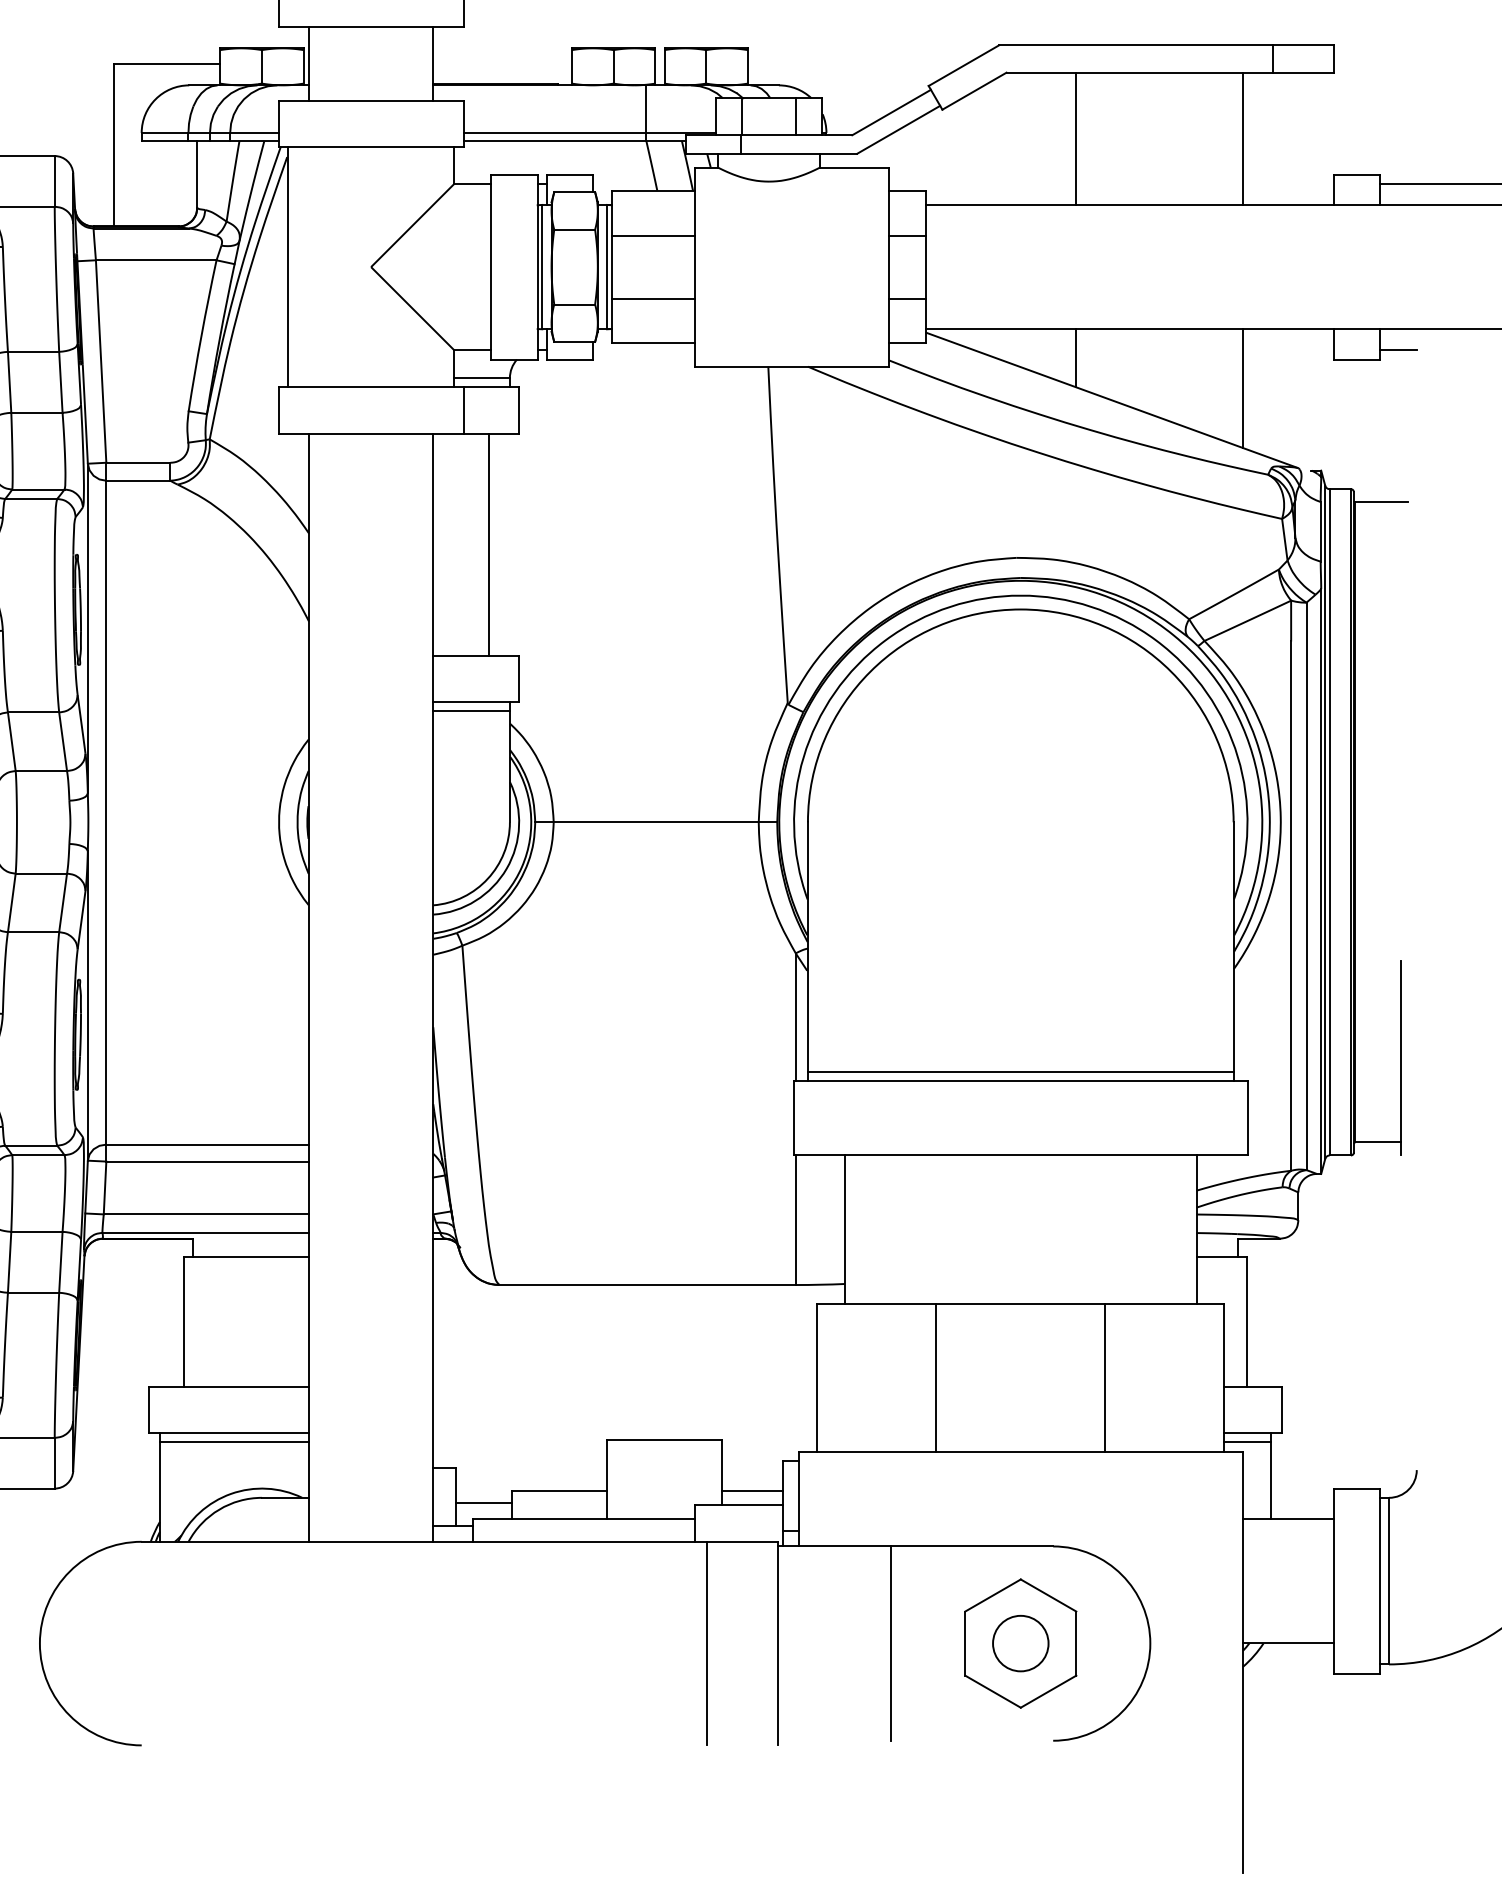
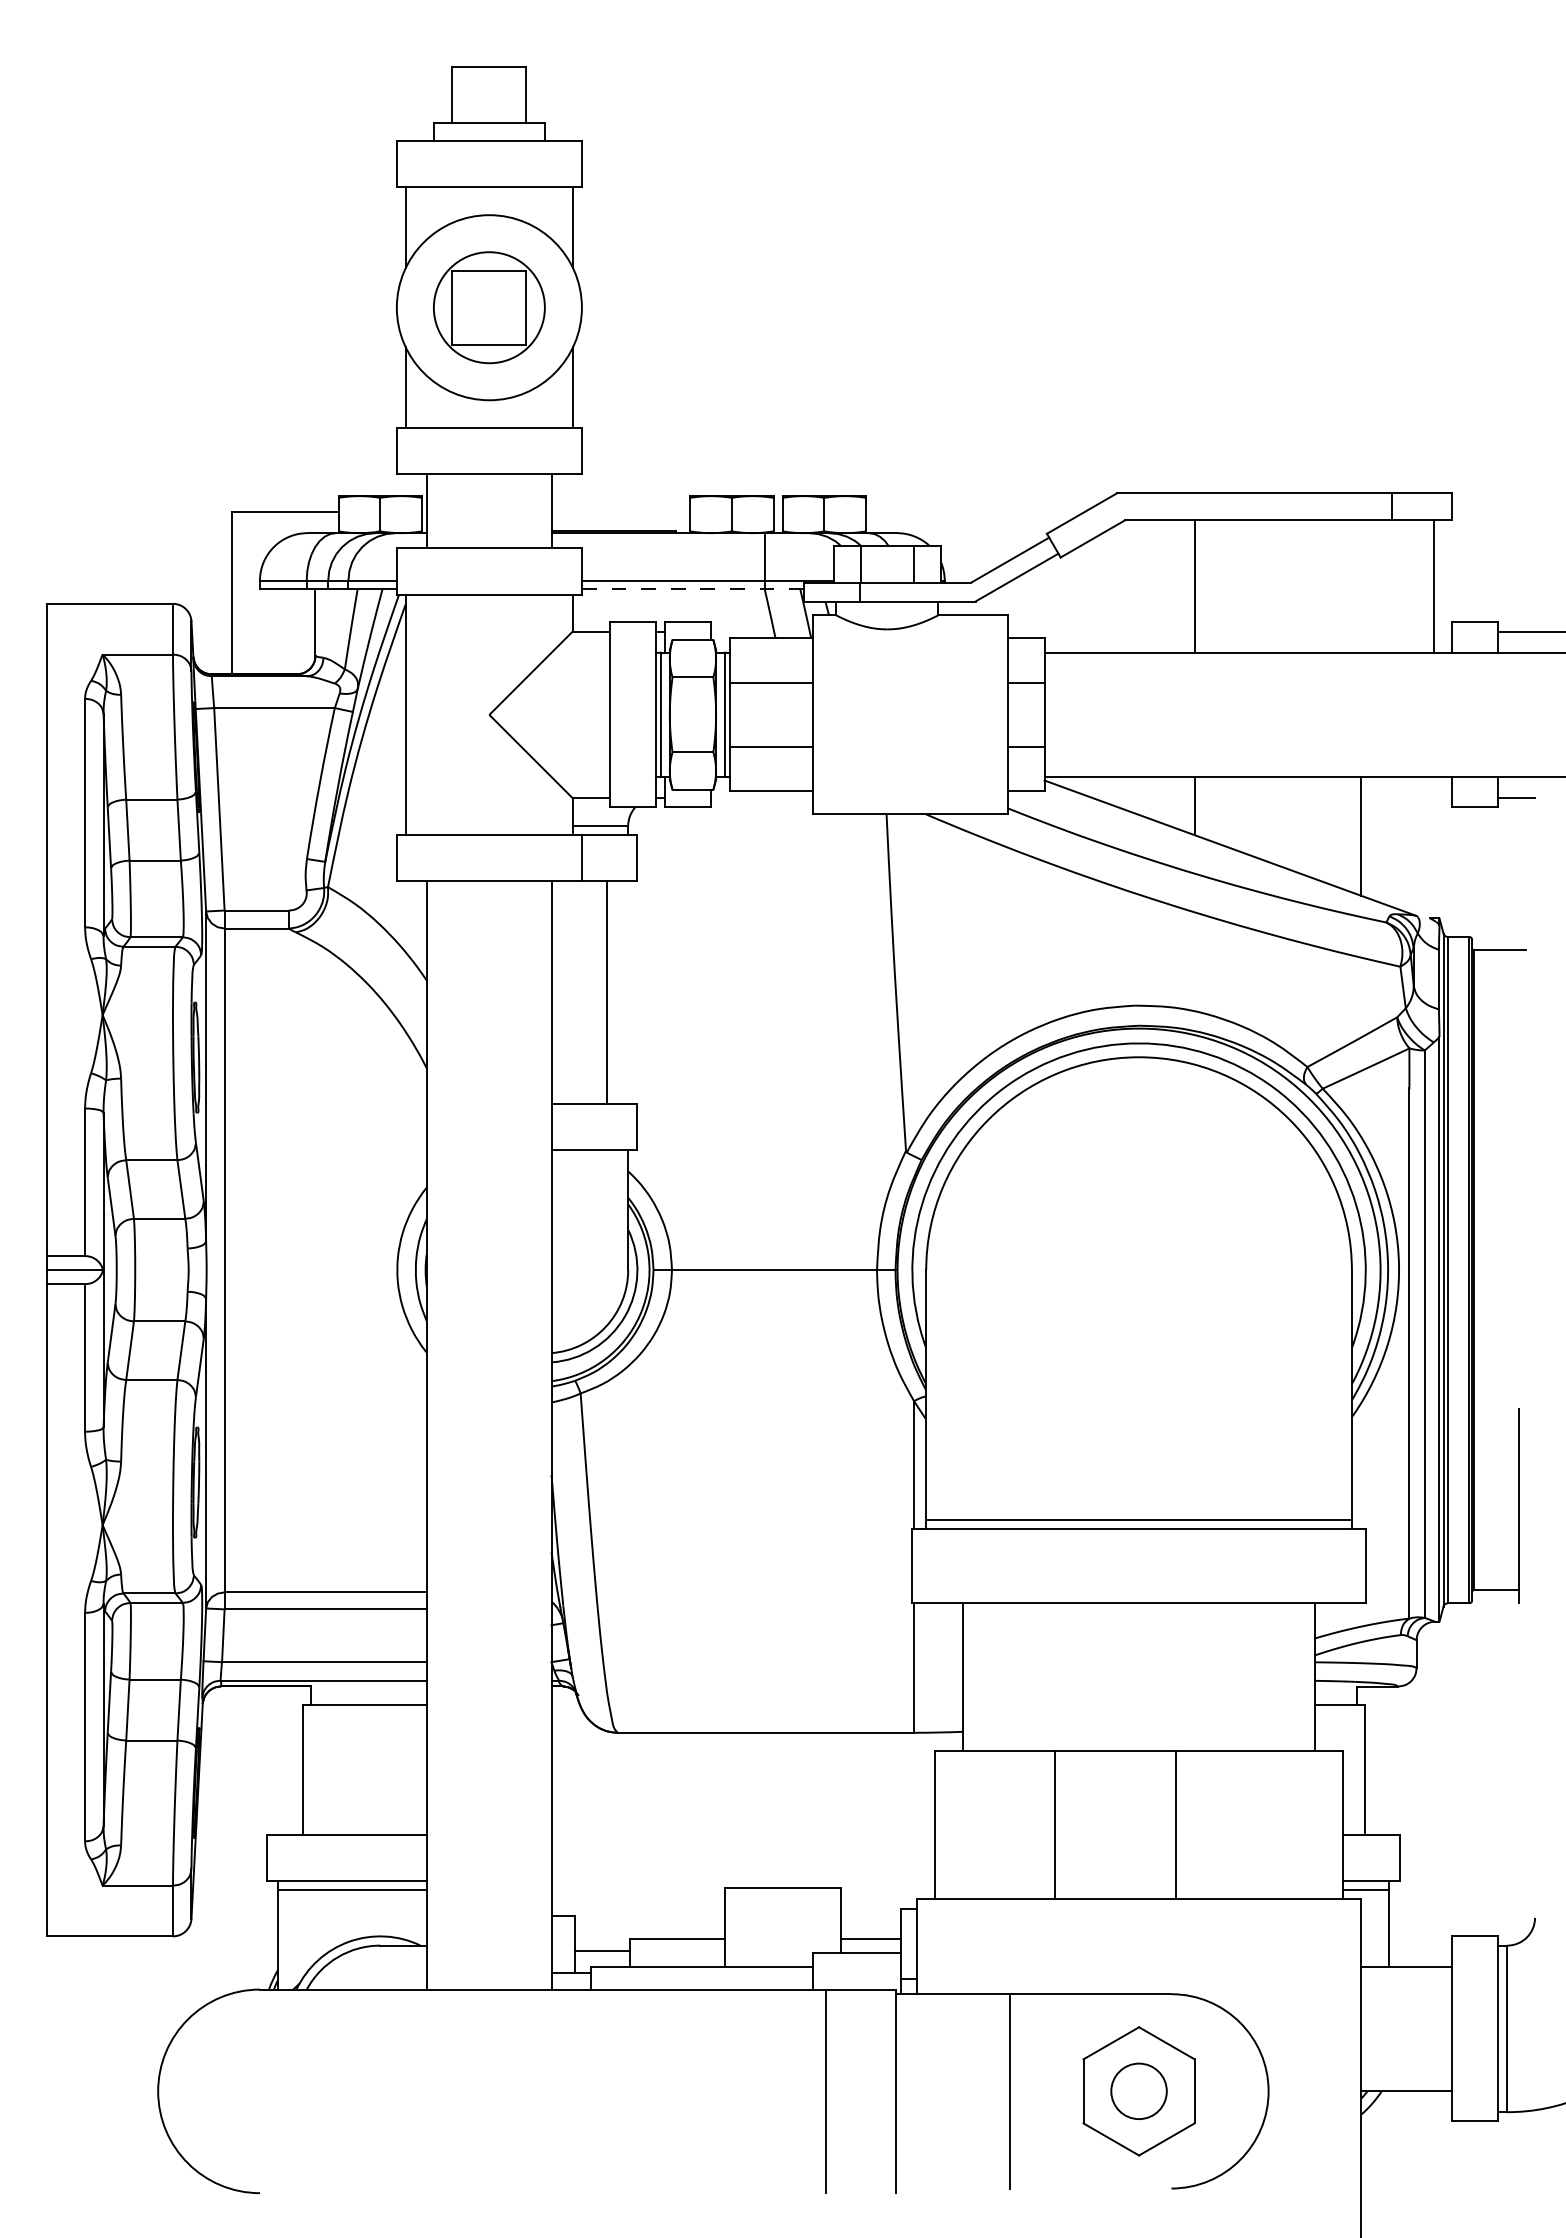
line: (1243, 138) -> (1434, 586), moved
line: (575, 140) -> (693, 588), solid -> dashed
line: (471, 711) -> (589, 1159), removed
line: (1105, 1377) -> (1176, 1825), moved

